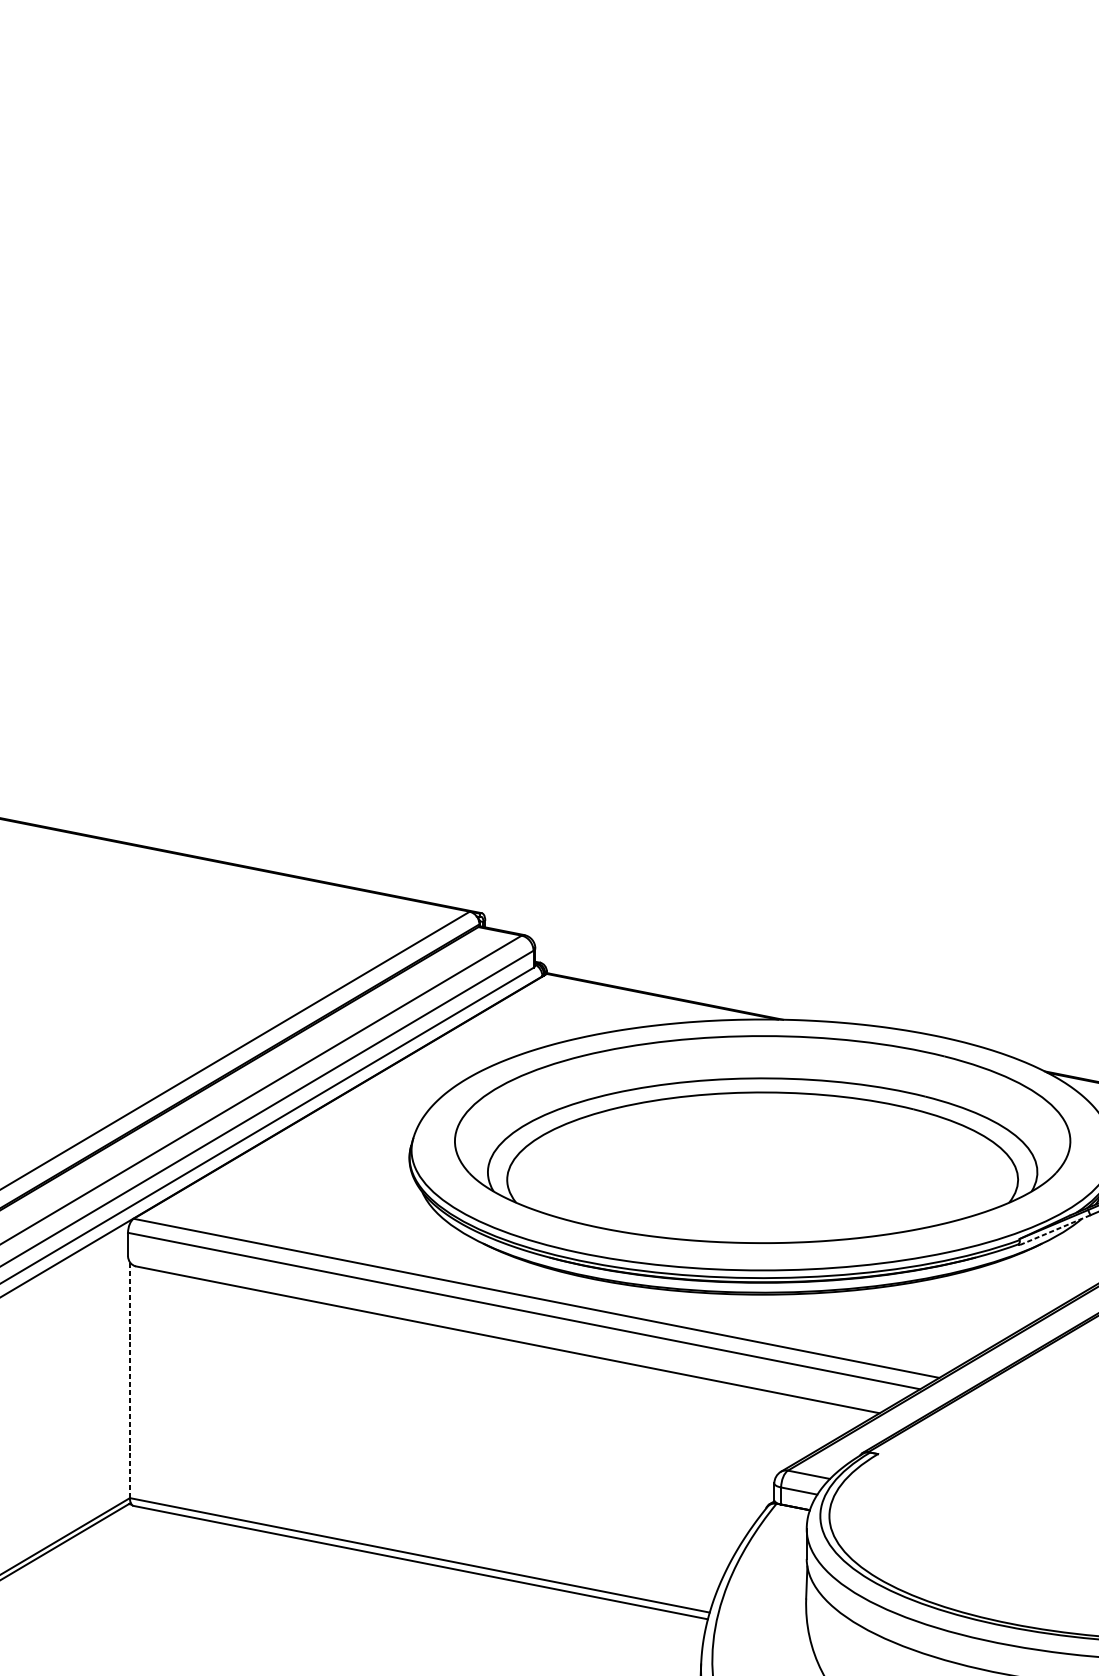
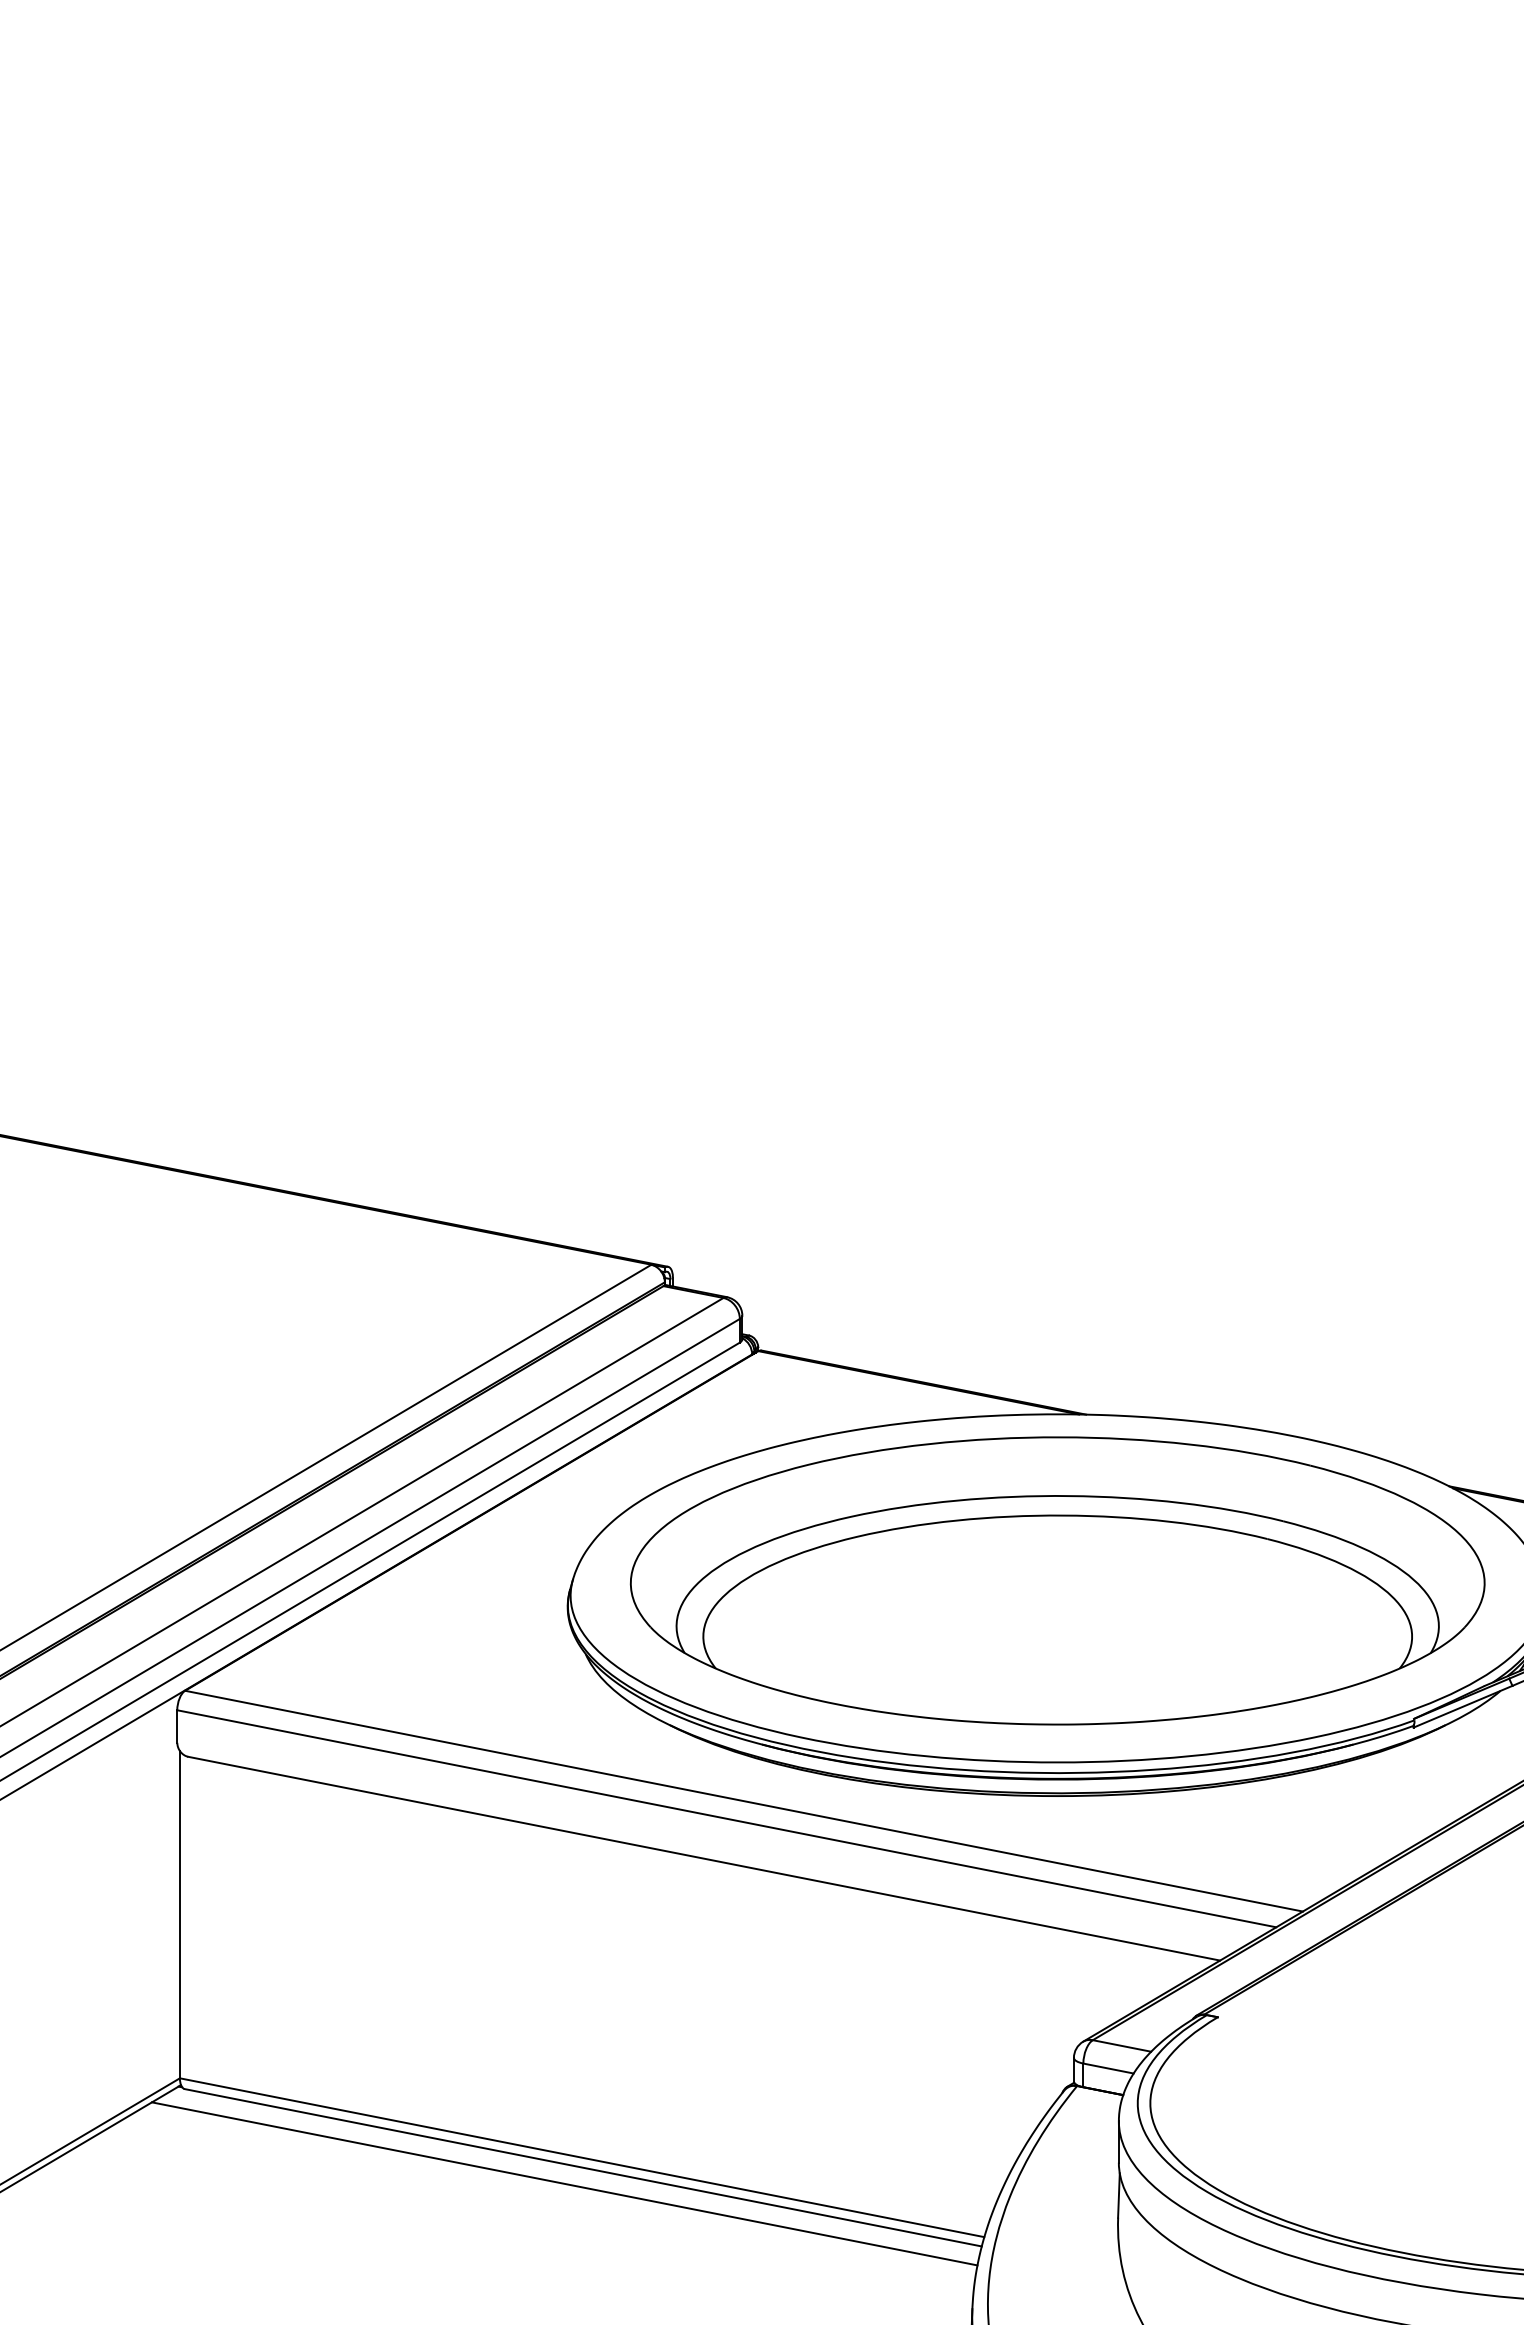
line: (1054, 1230) -> (1462, 1706), dashed -> solid
line: (129, 1380) -> (179, 1914), dashed -> solid
line: (407, 1573) -> (564, 2183), added

